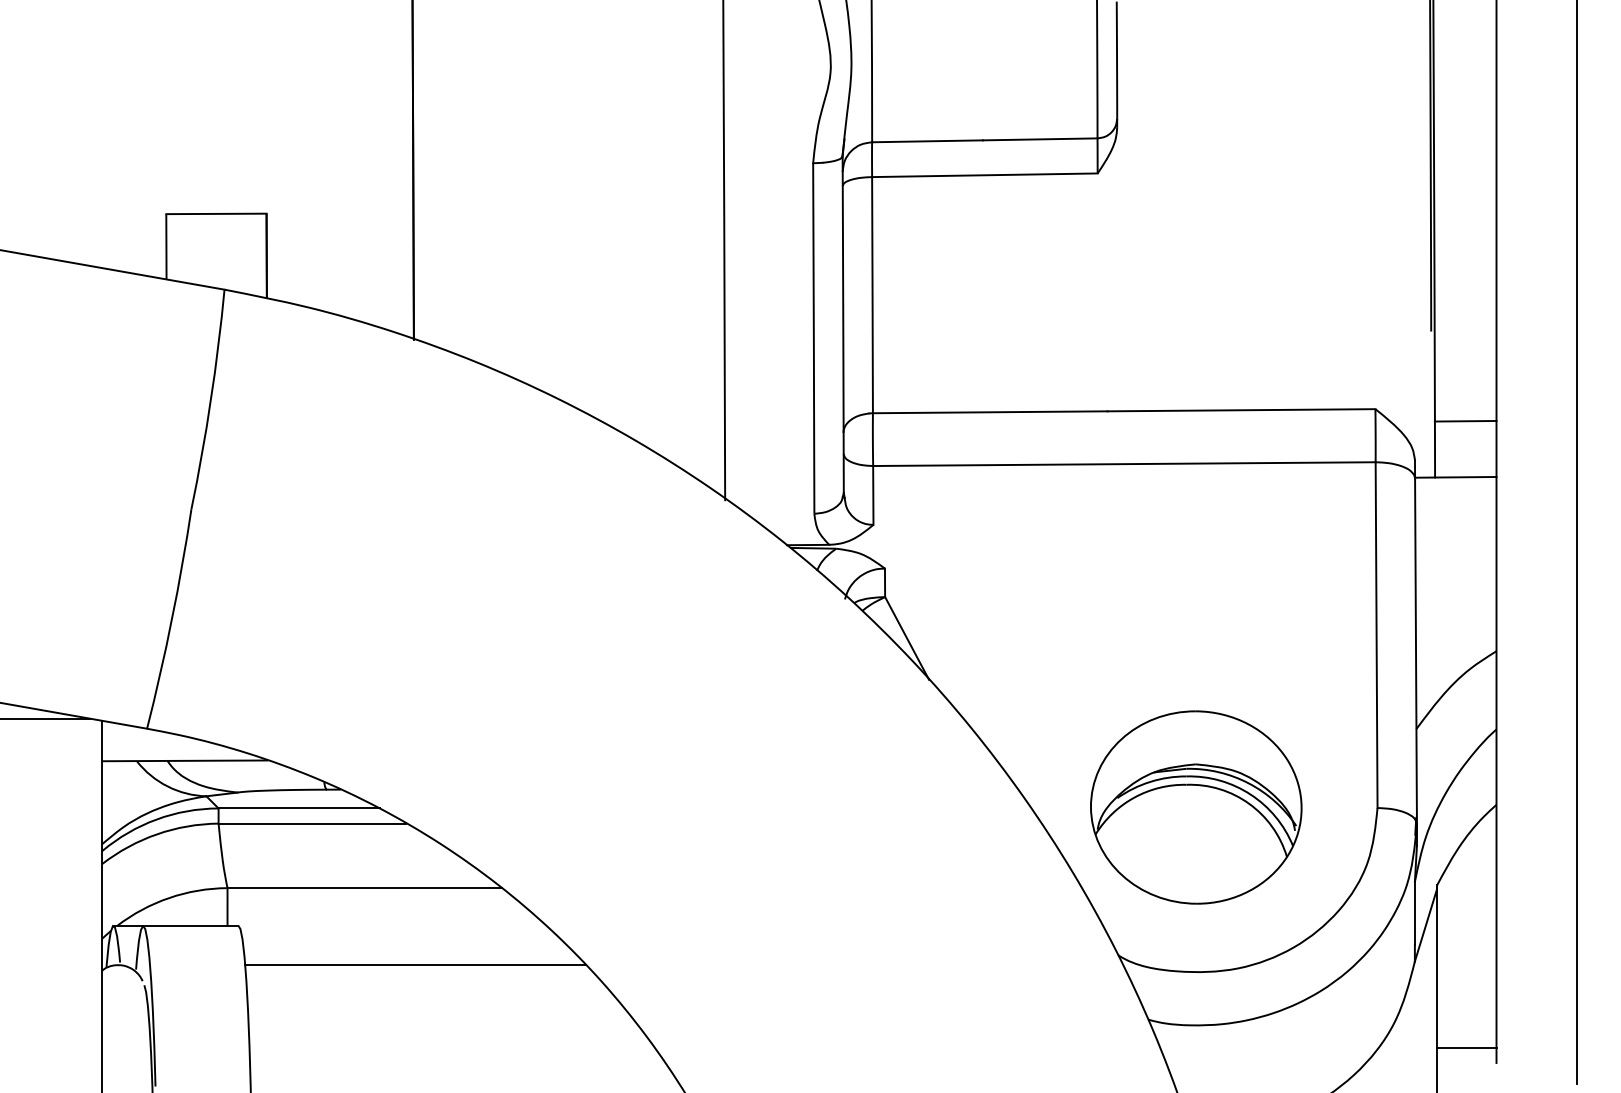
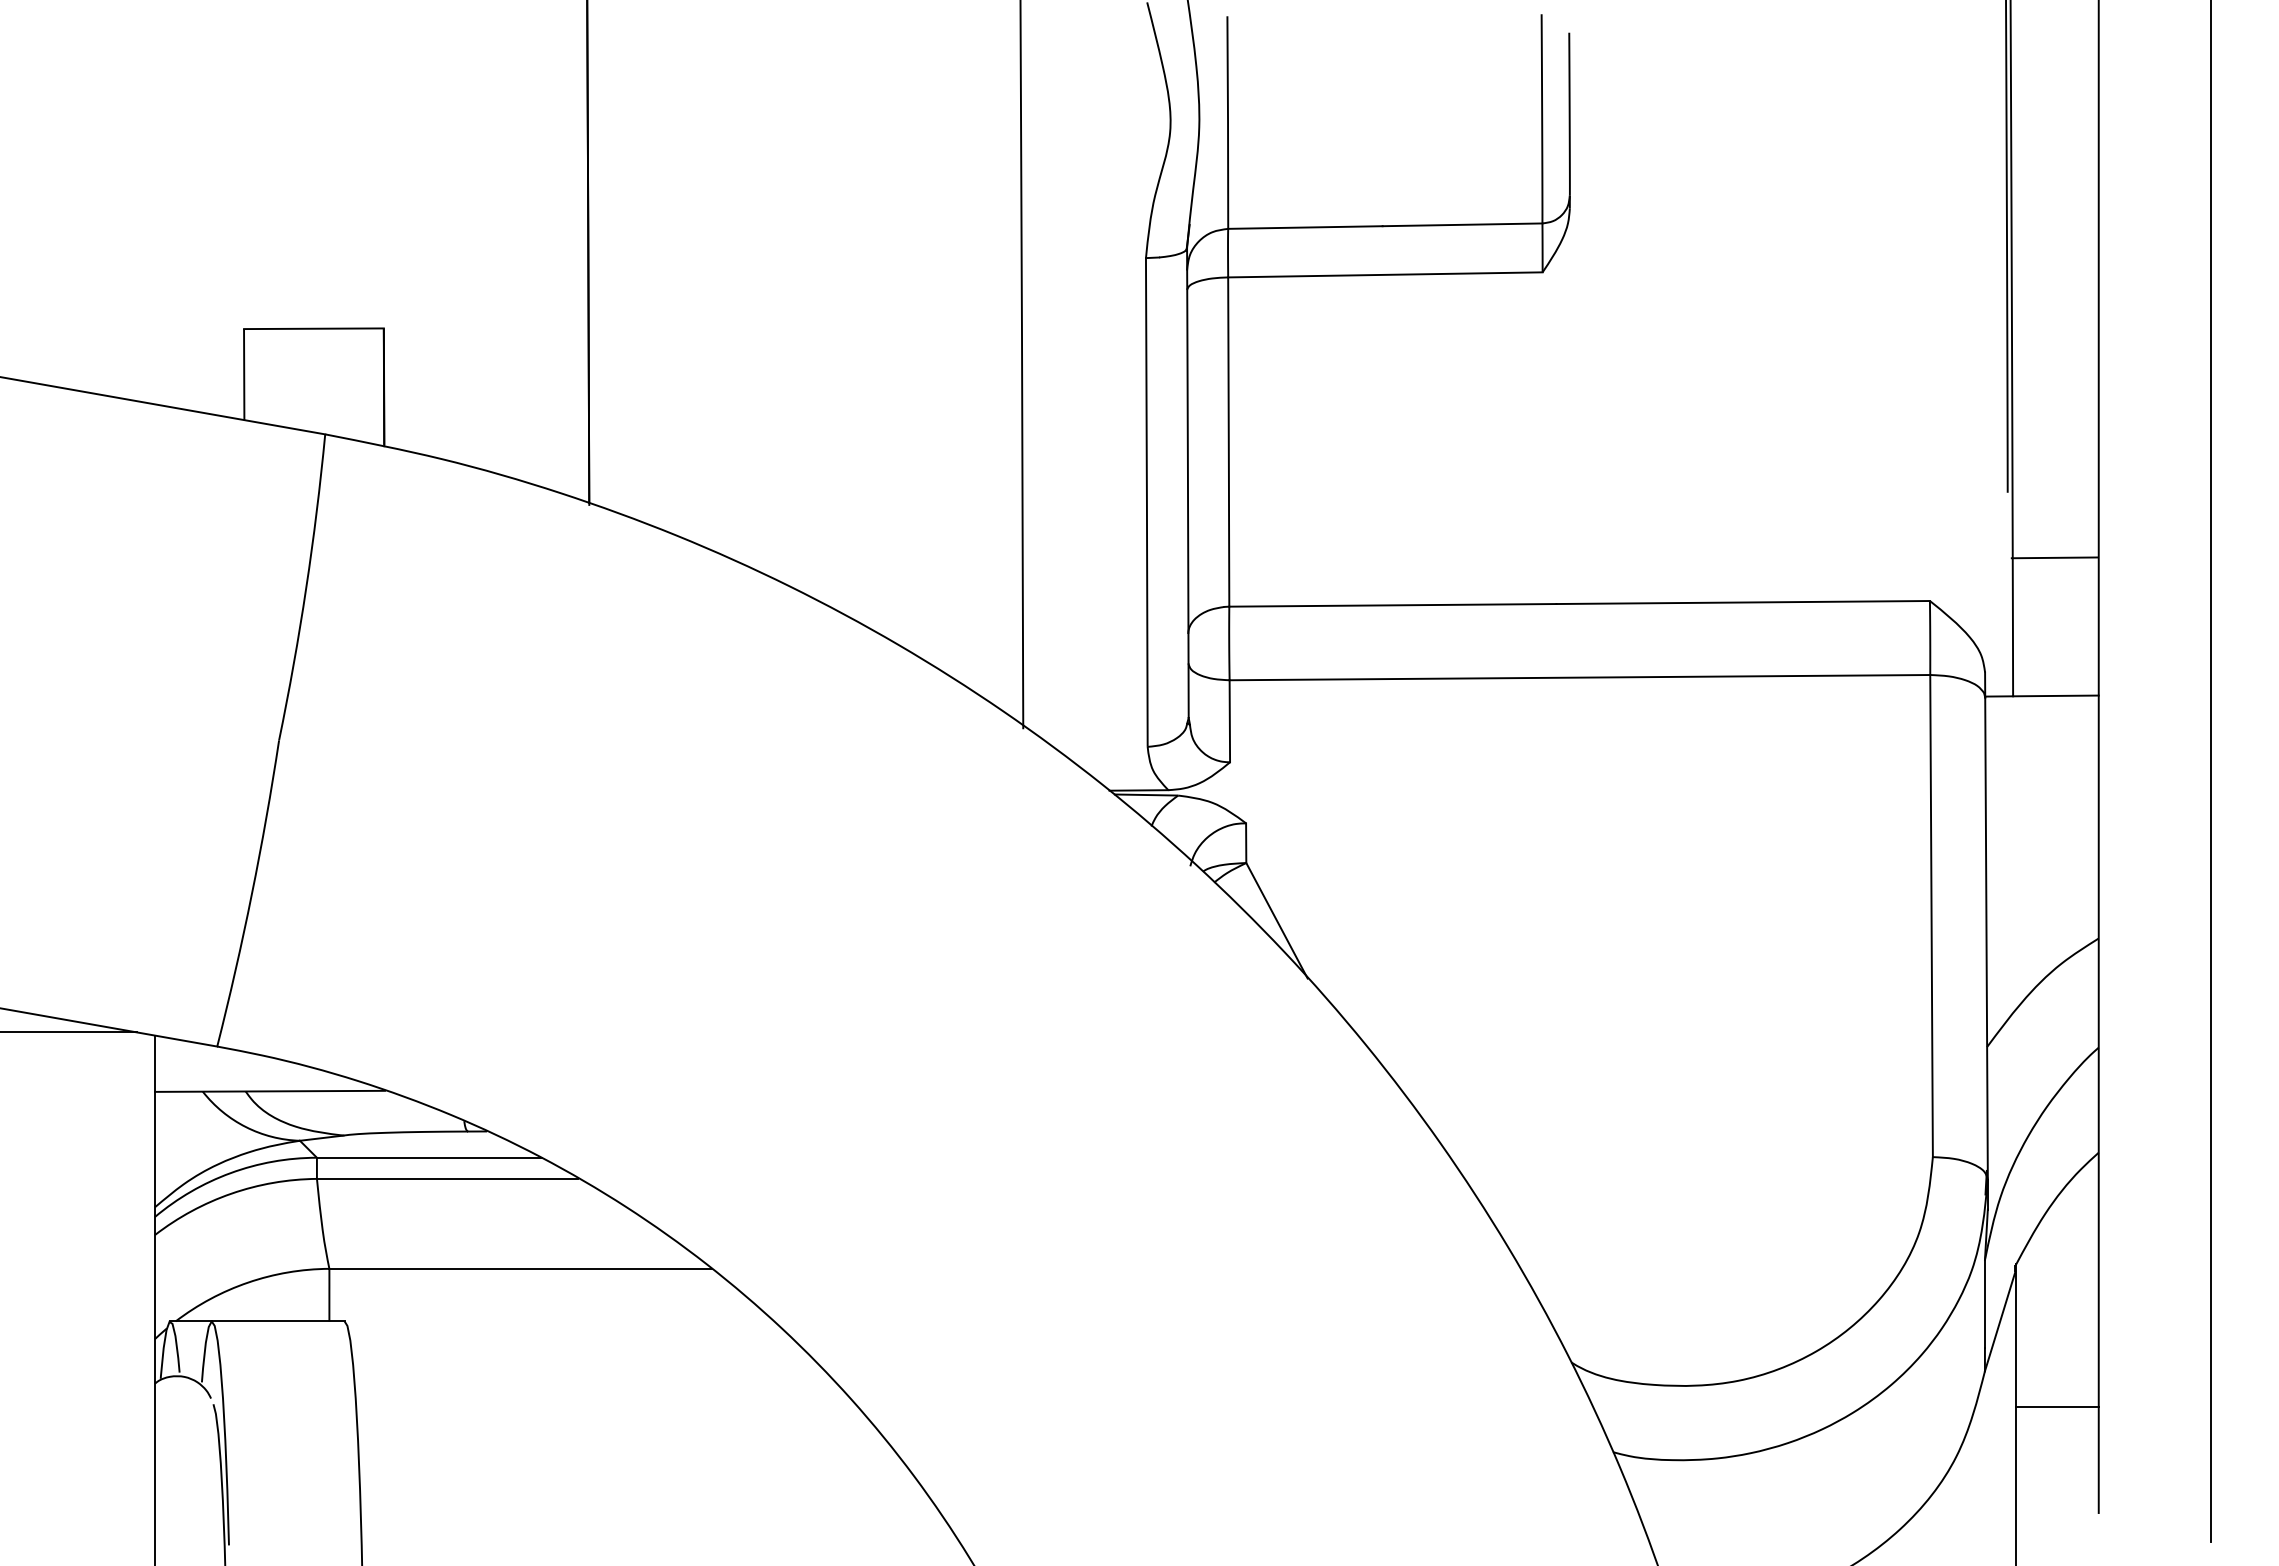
line: (1465, 421) -> (2054, 557), moved
part: (1195, 807) -> (1679, 1156), removed
line: (415, 965) -> (591, 1376), removed
line: (1466, 1047) -> (2057, 1407), moved

